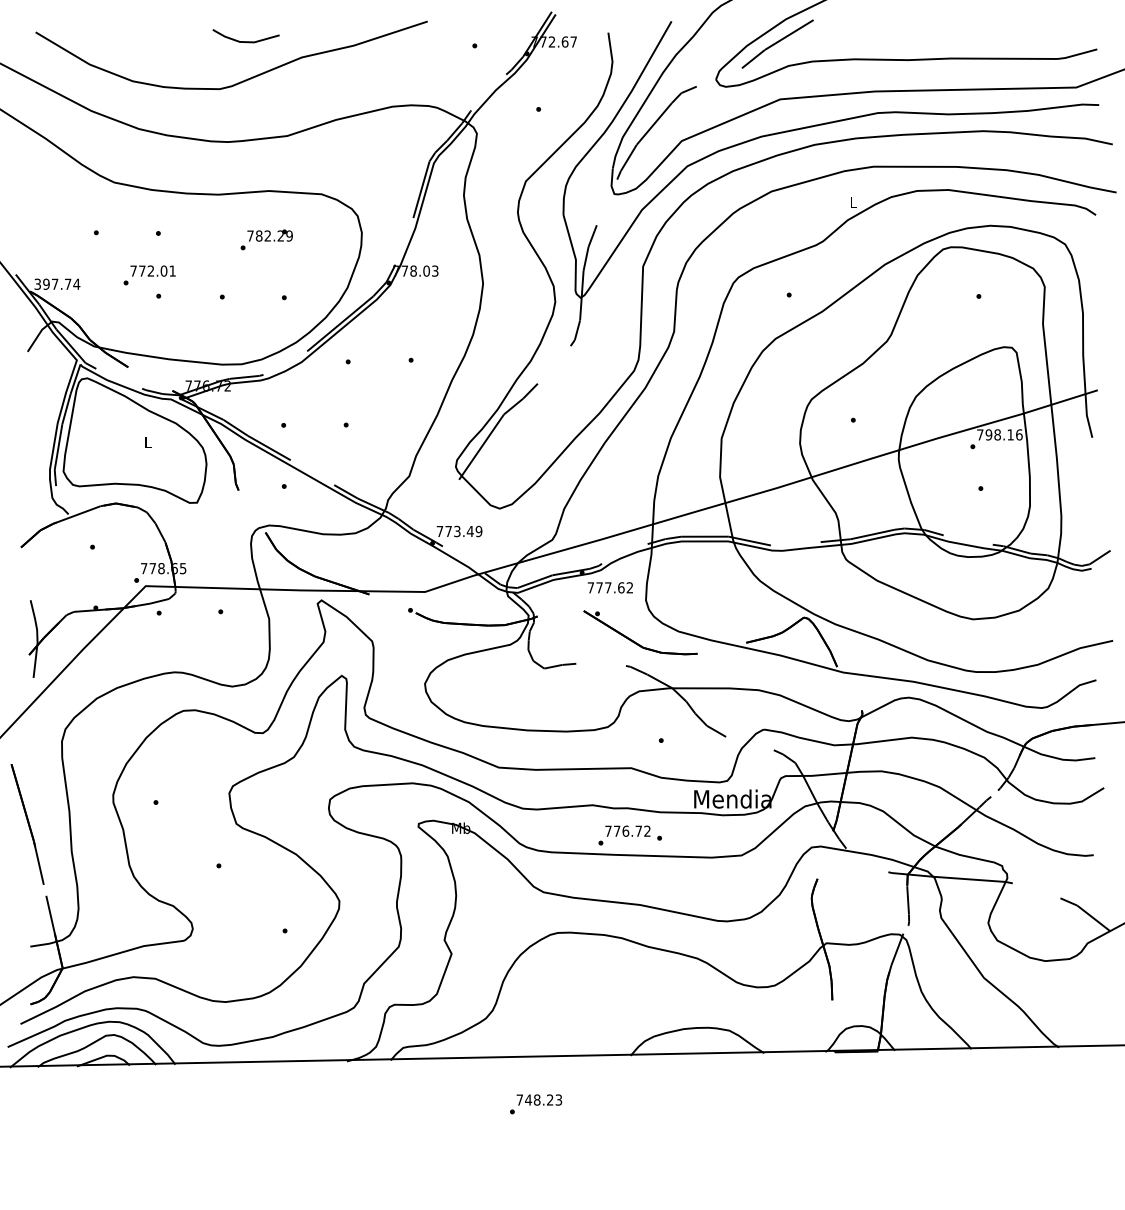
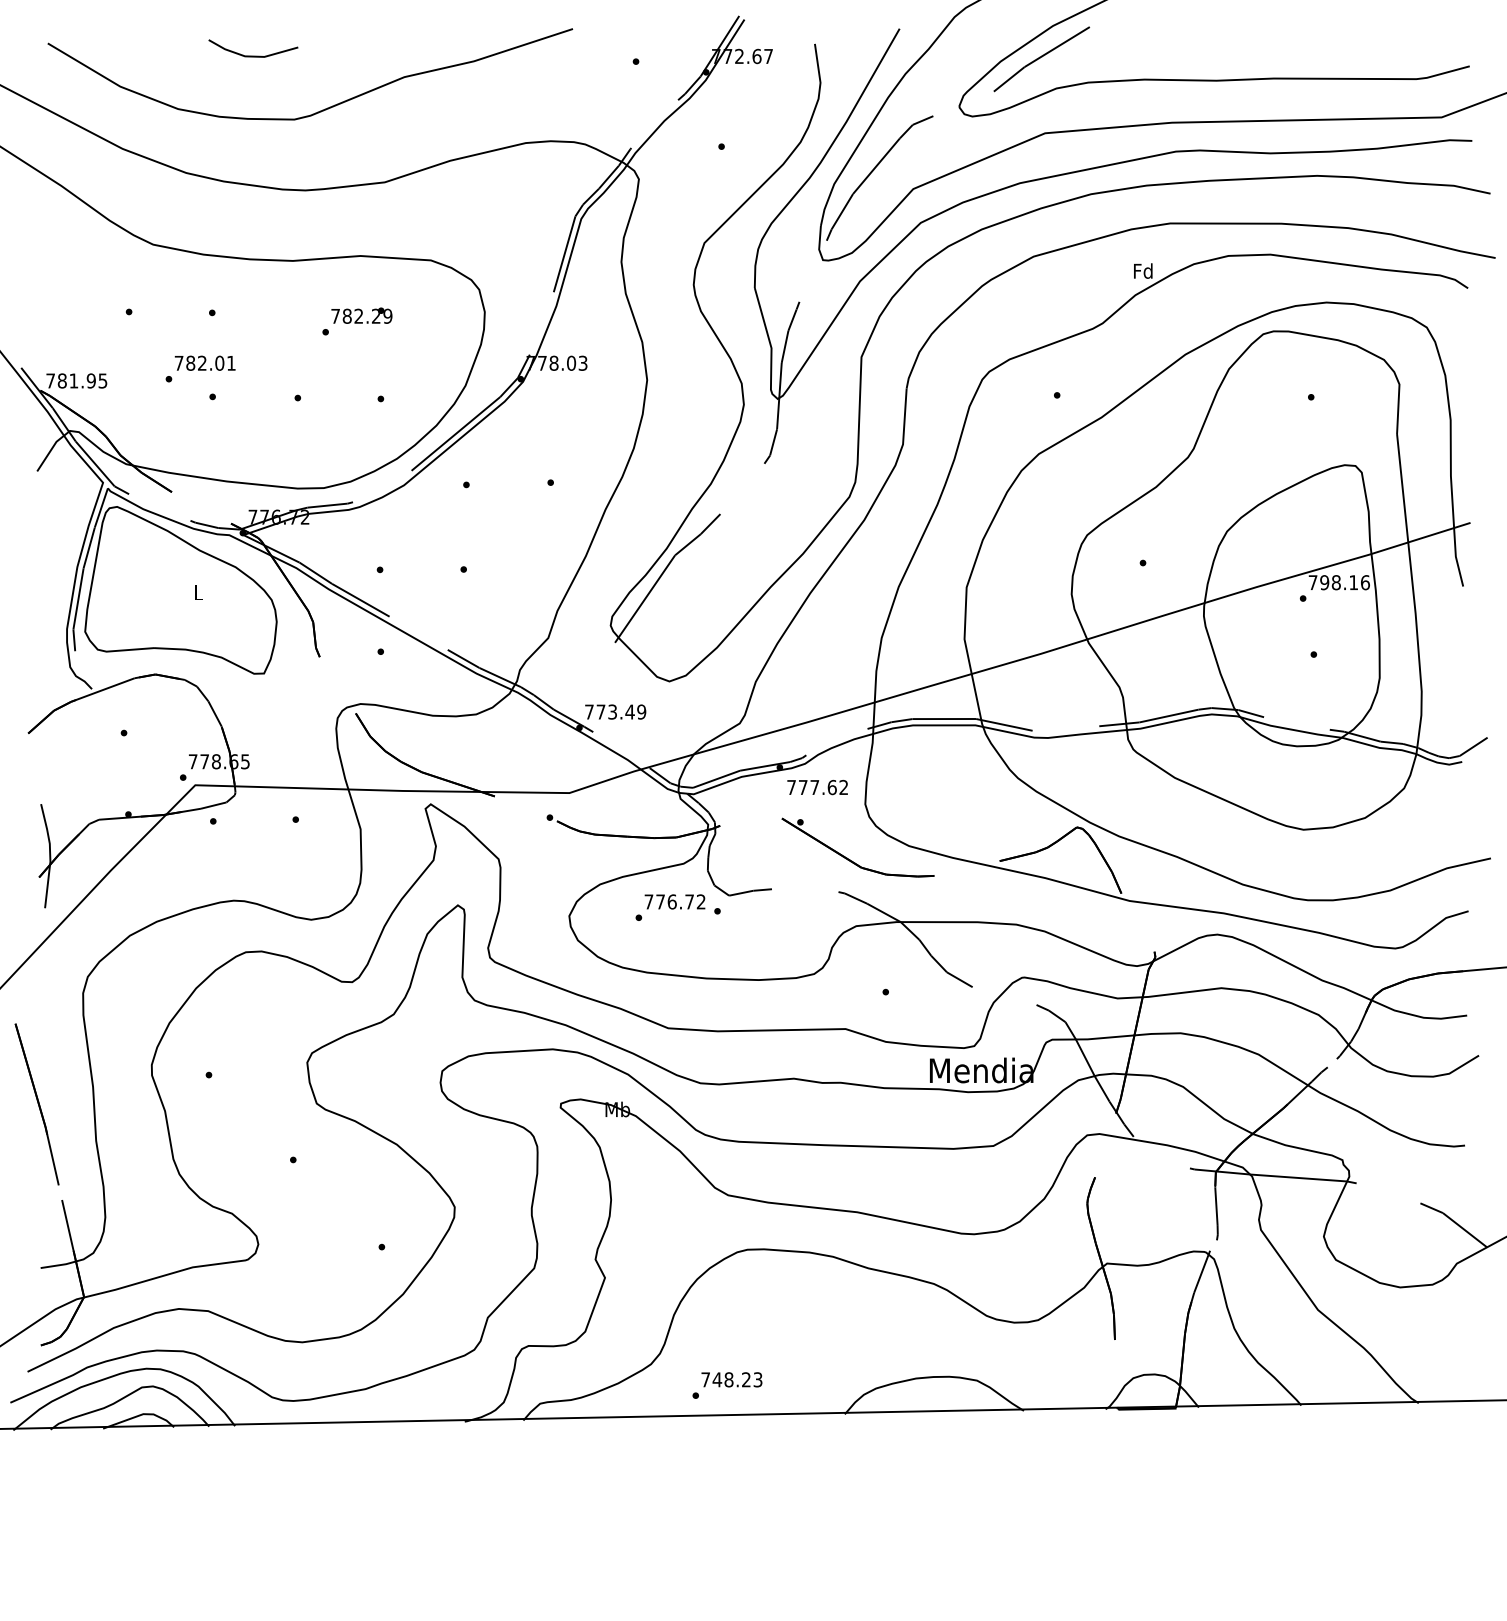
line: (245, 41) -> (252, 55), moved
text: (853, 202) -> (1143, 271), L -> Fd
text: (142, 270) -> (190, 362), 772.01 -> 782.01
text: (57, 283) -> (77, 379), 397.74 -> 781.95
text: (629, 835) -> (677, 907), moved
text: (536, 1104) -> (728, 1385), moved

